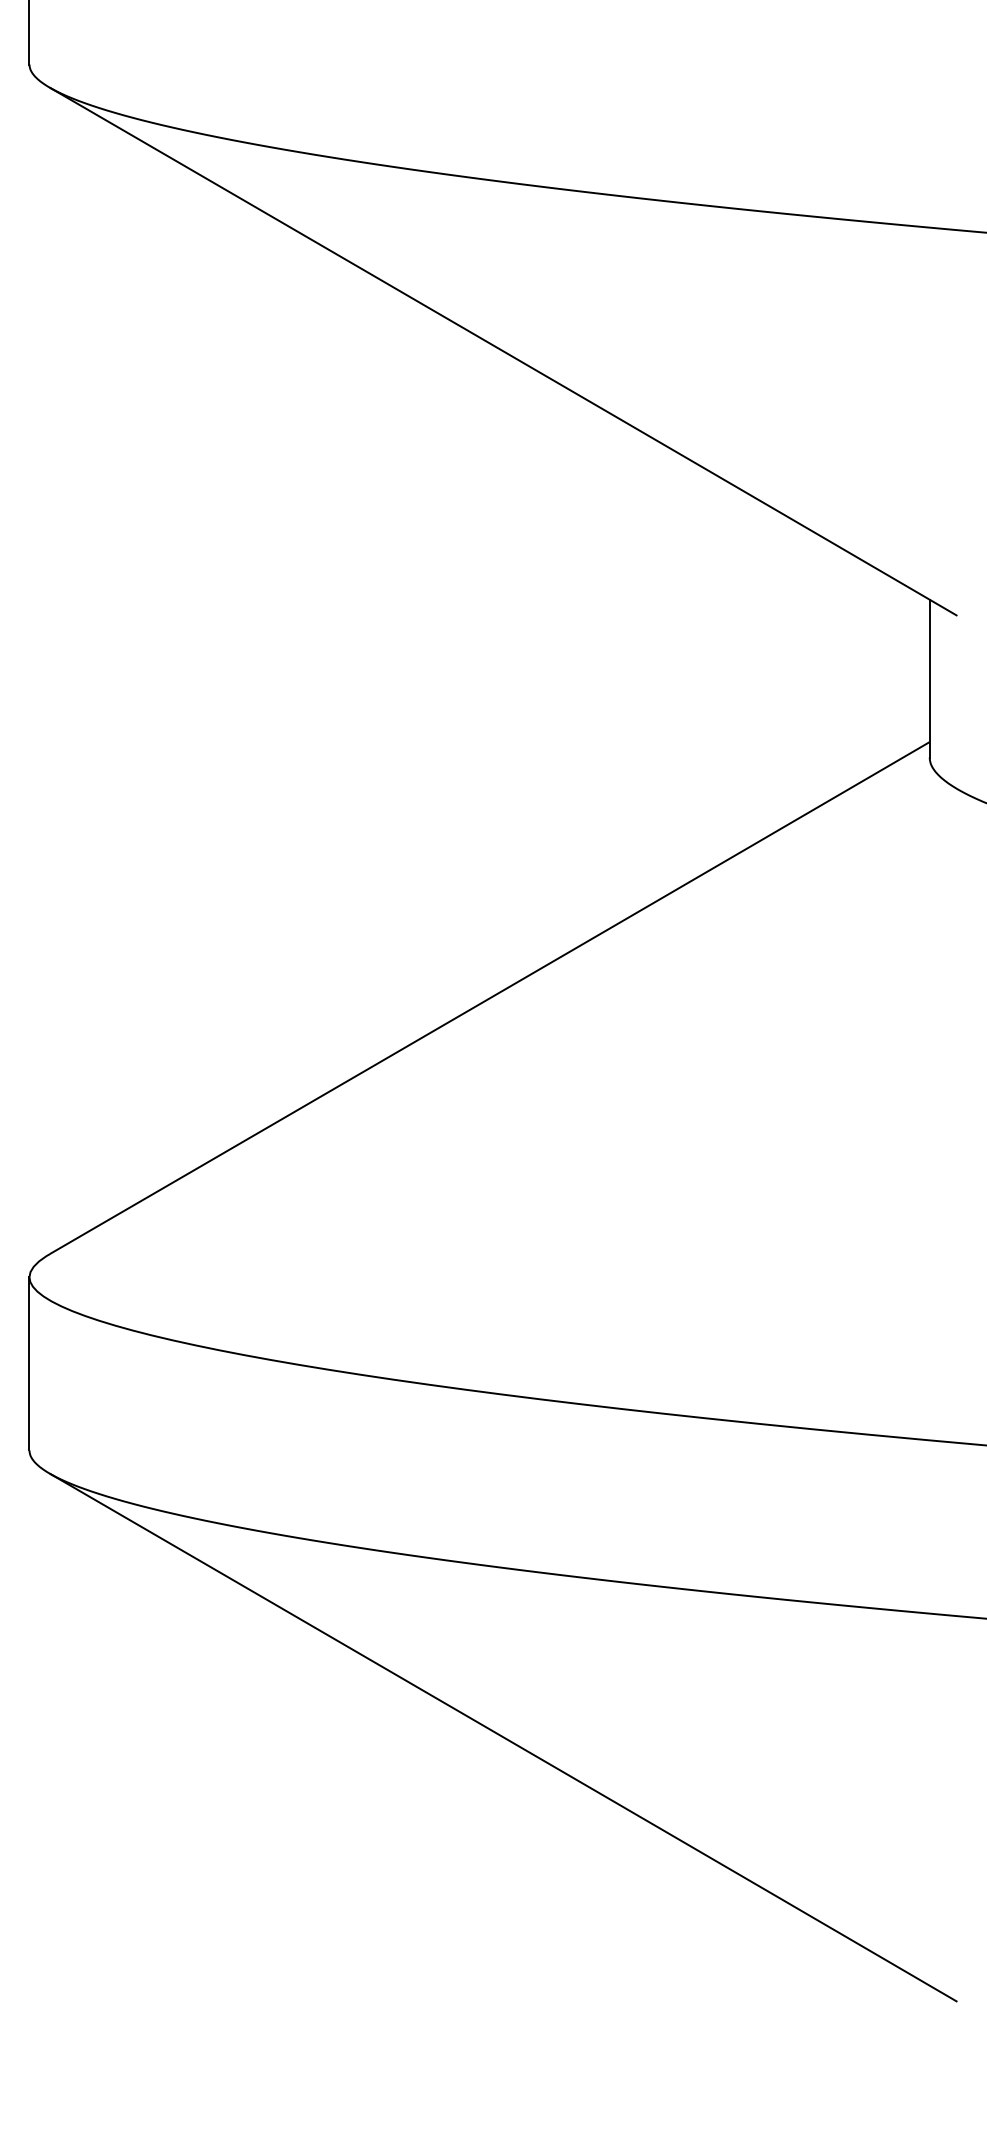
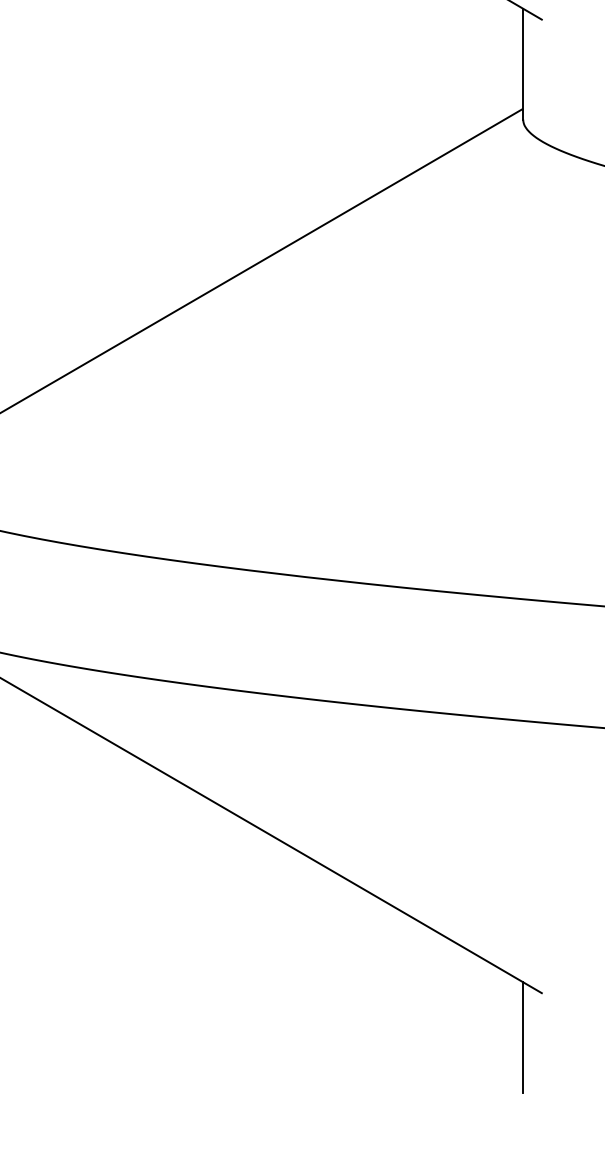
line: (929, 2064) -> (523, 1037), added

